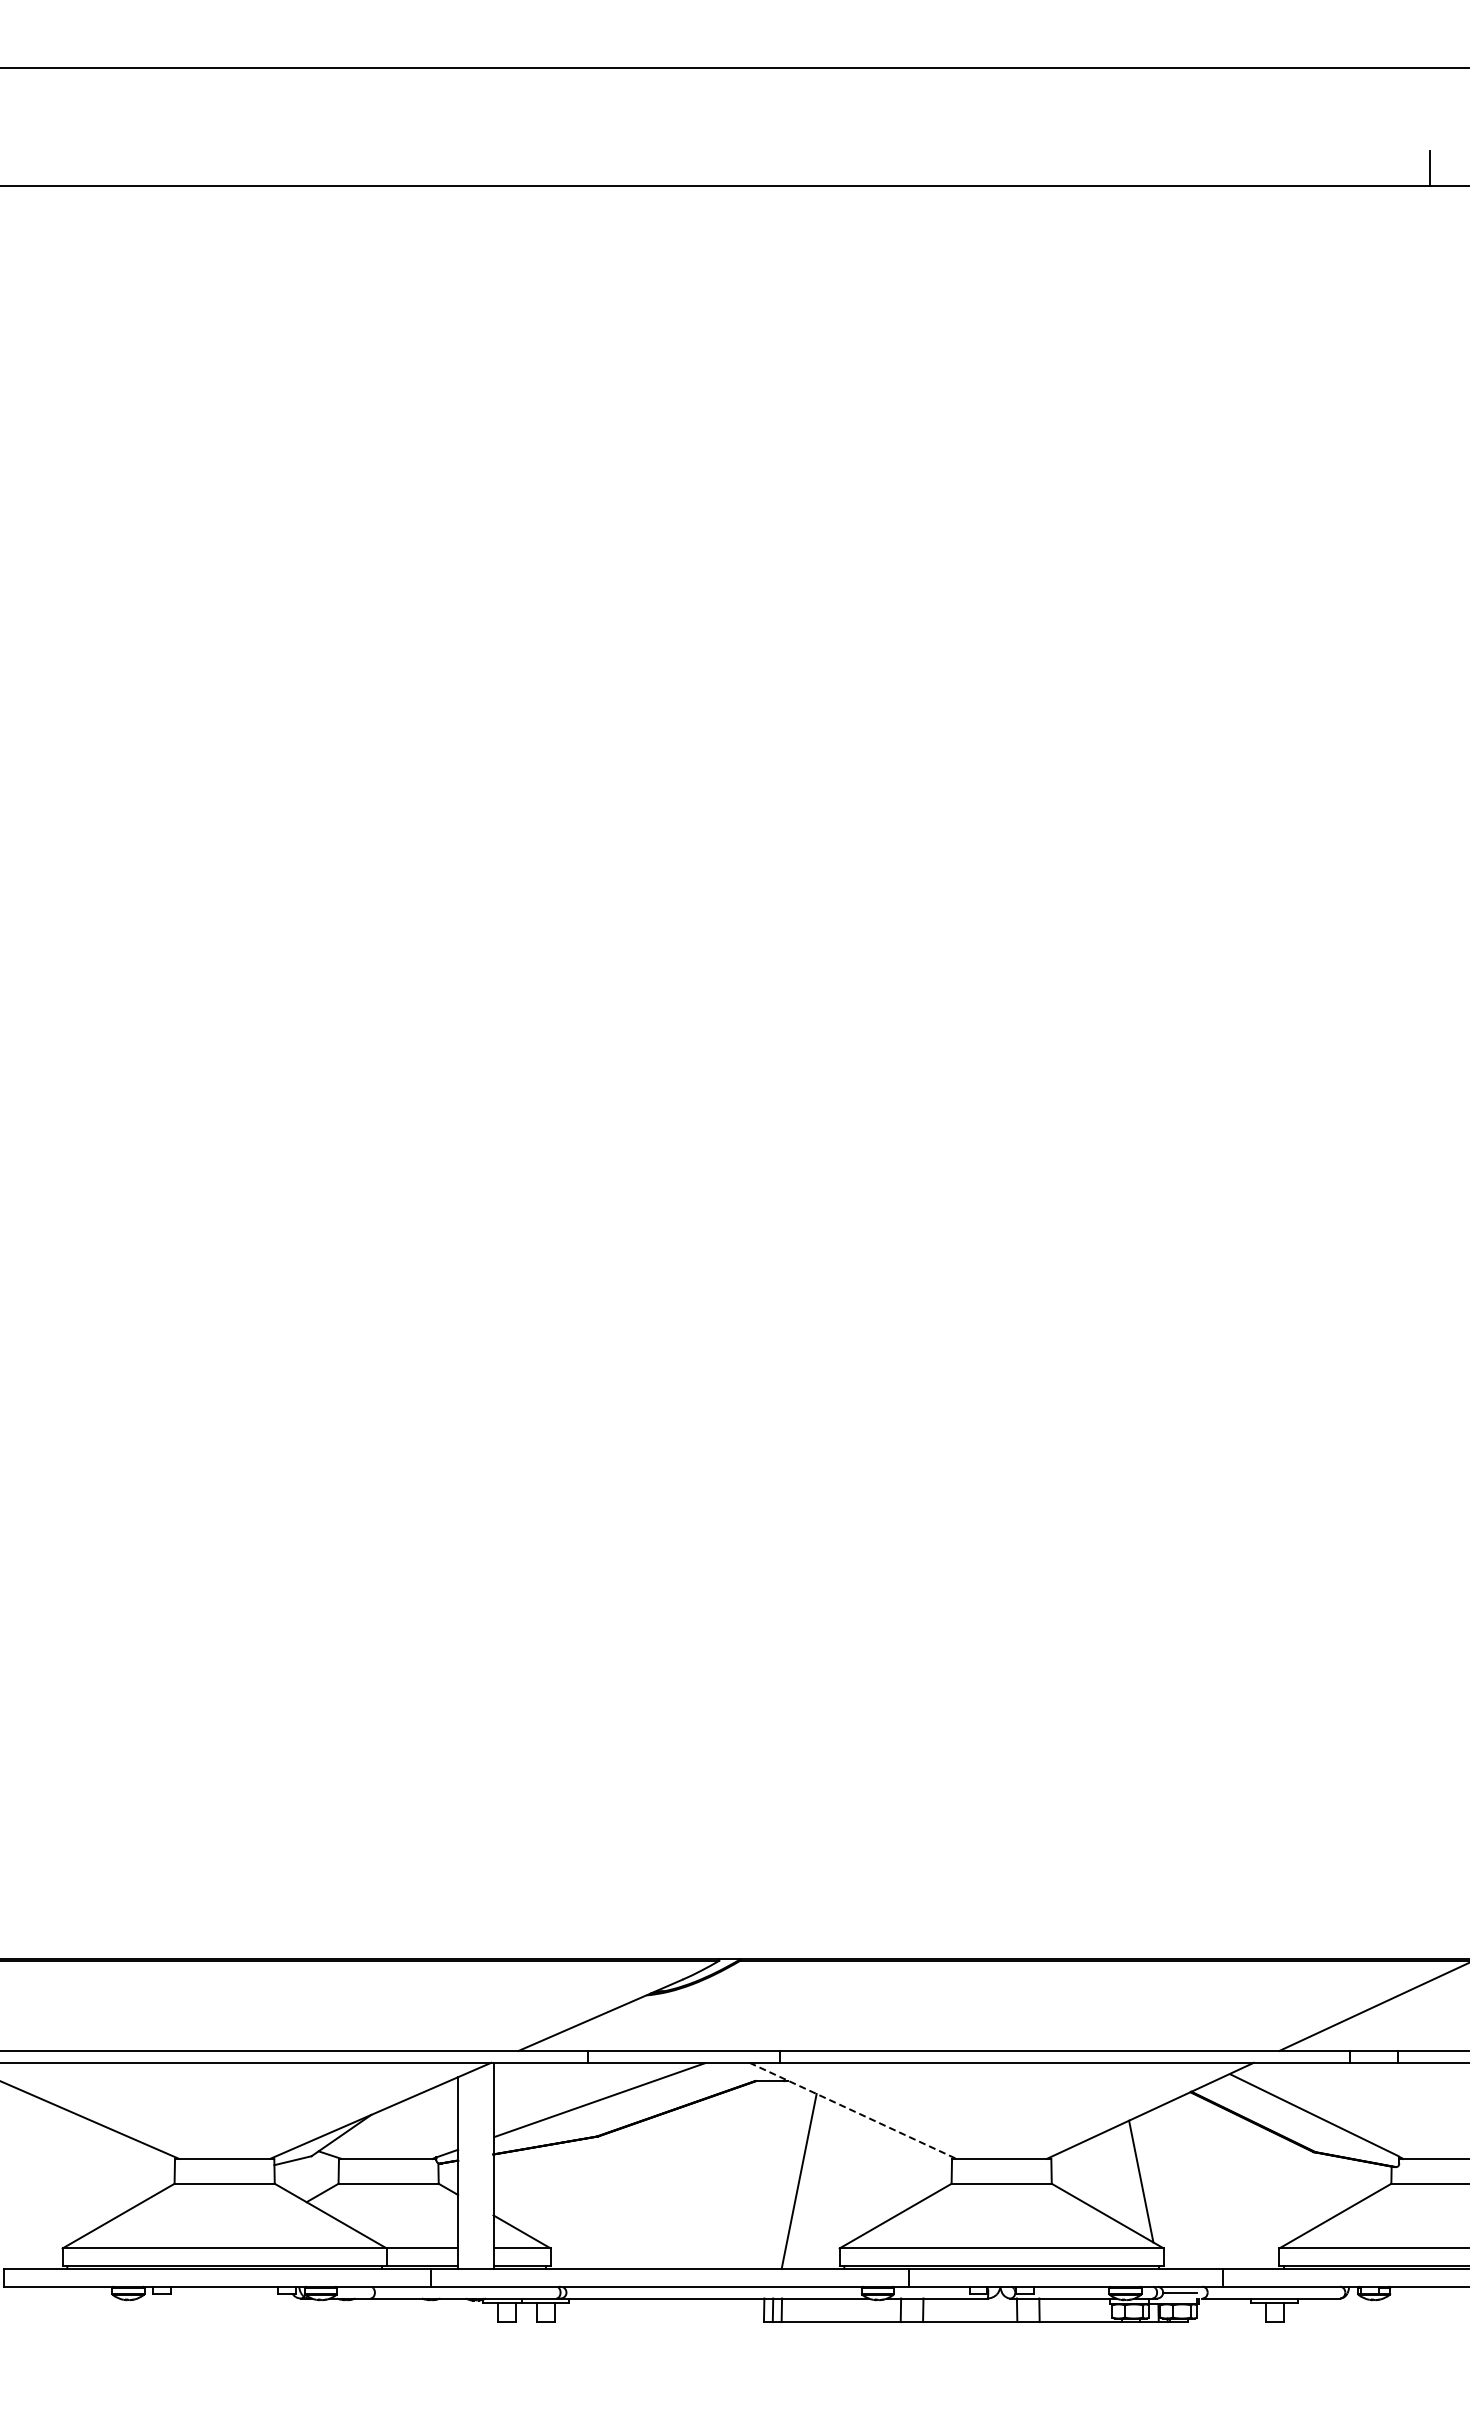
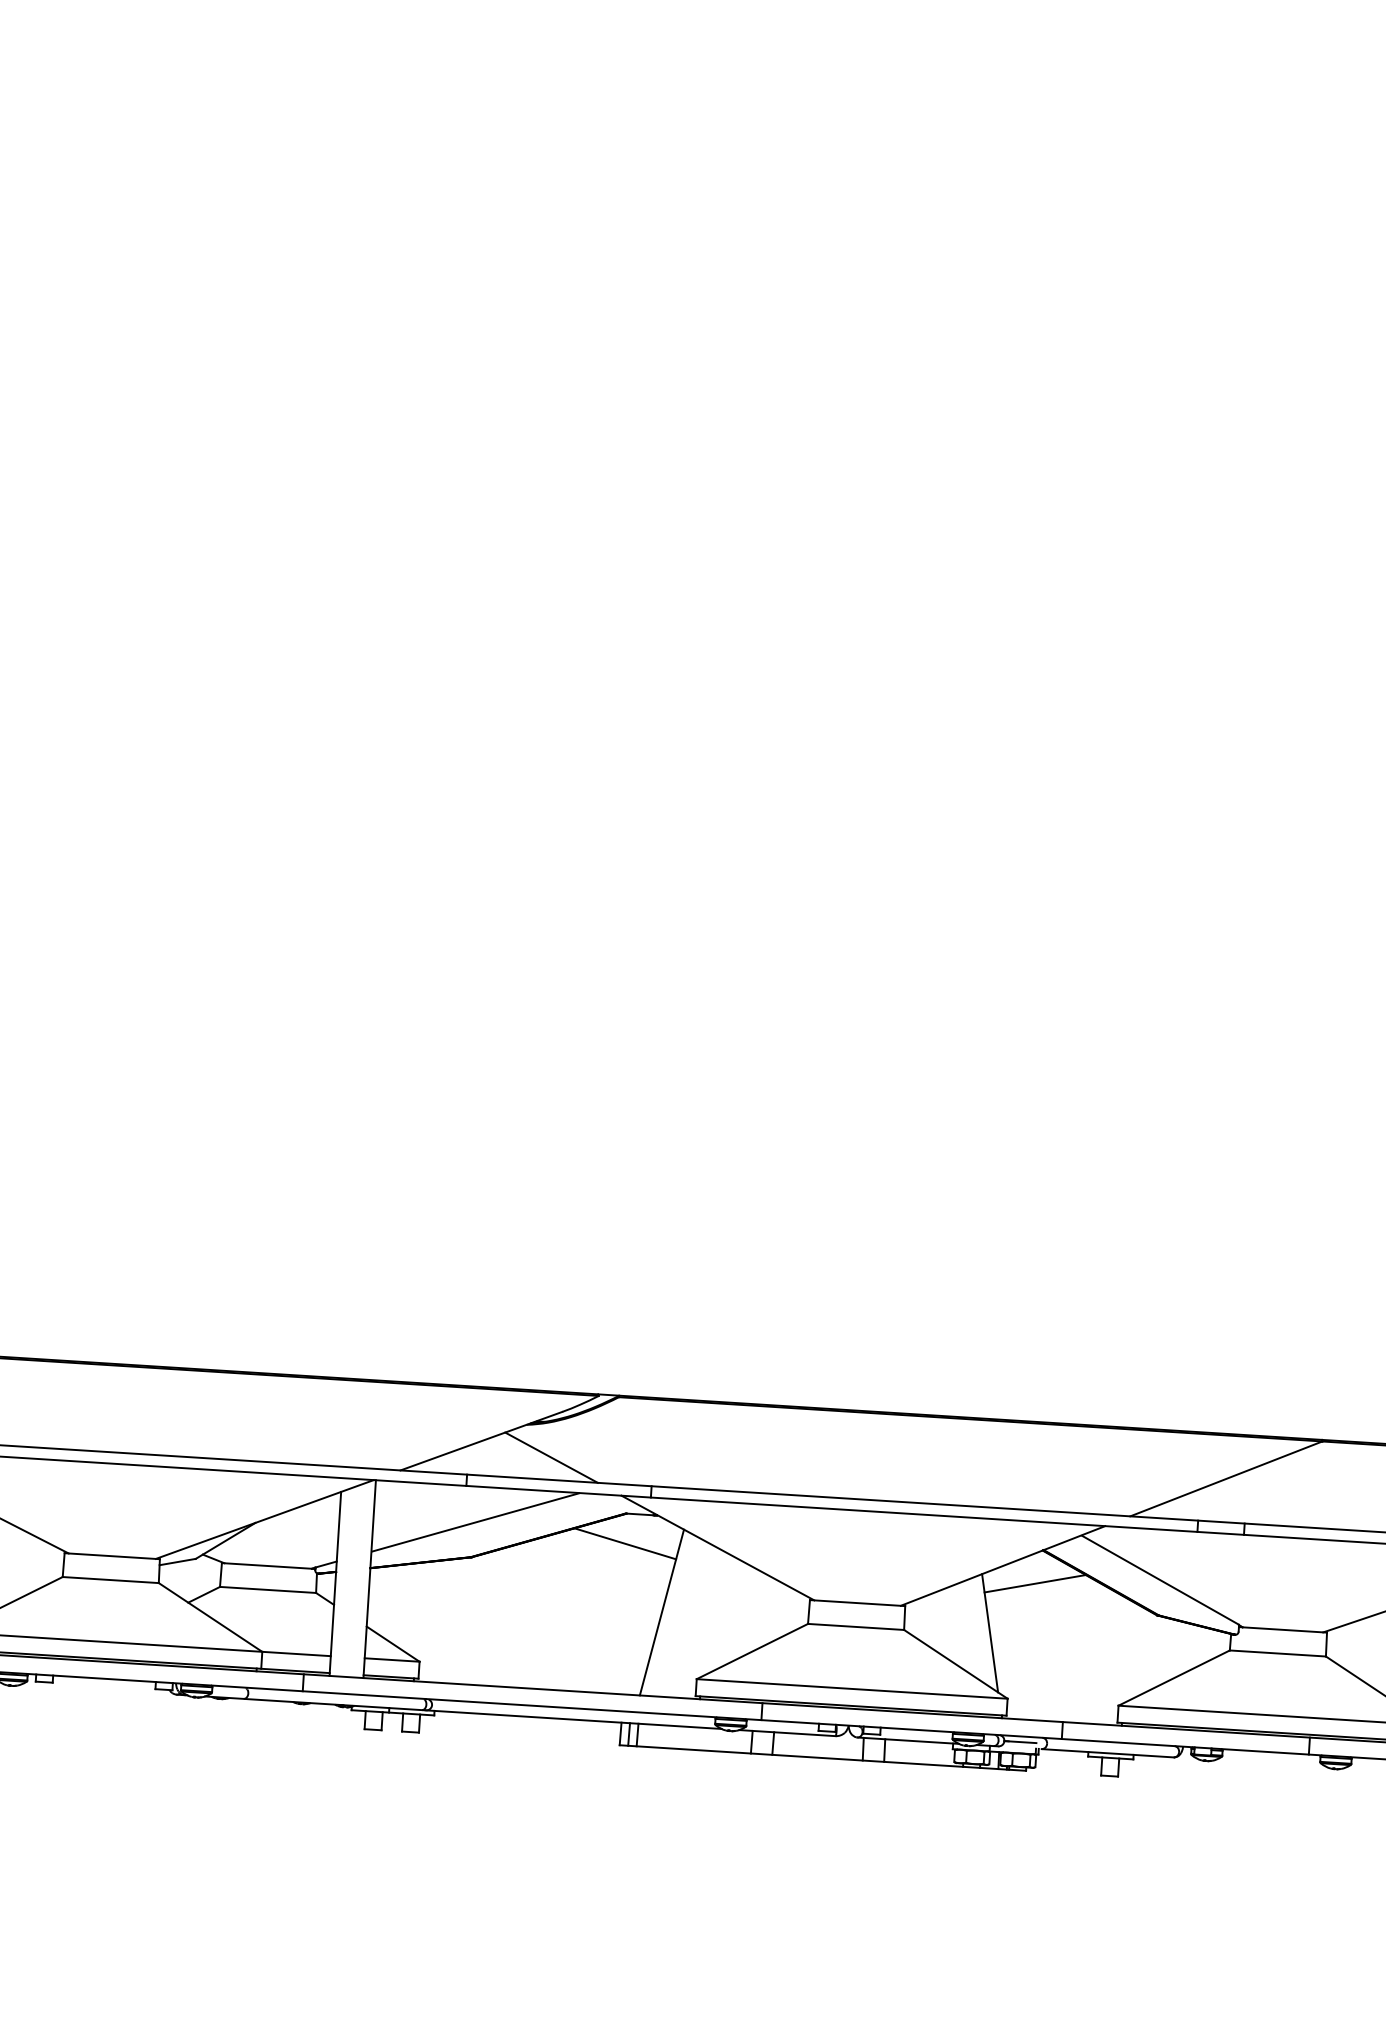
line: (674, 2027) -> (551, 1457), added
line: (853, 2111) -> (718, 1548), dashed -> solid
line: (756, 2112) -> (625, 1543), added
line: (1184, 2126) -> (1034, 1583), added

